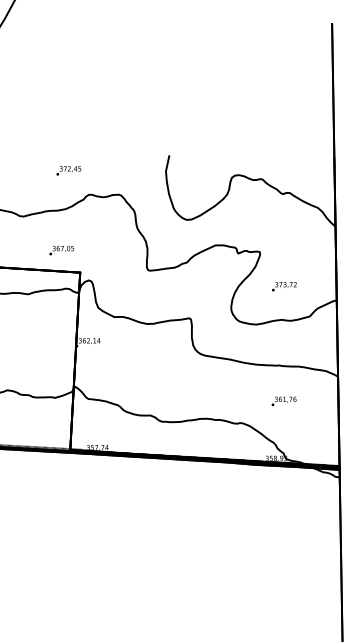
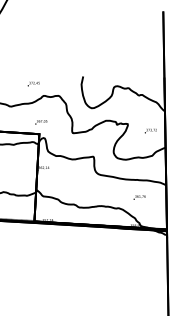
text: (62, 250) -> (41, 122), moved
text: (283, 285) -> (150, 130), moved

